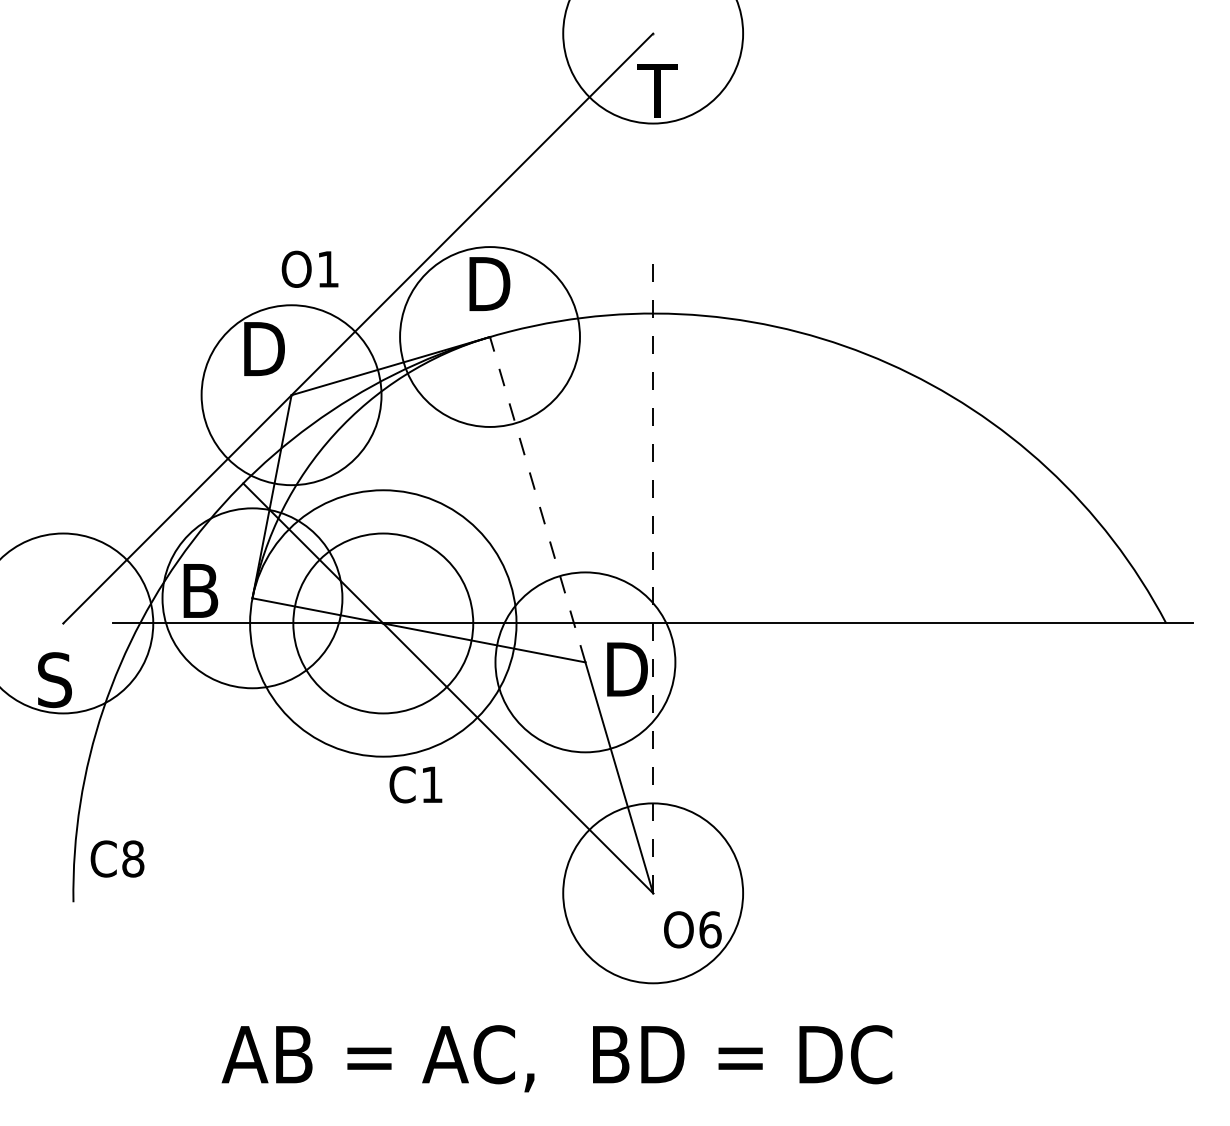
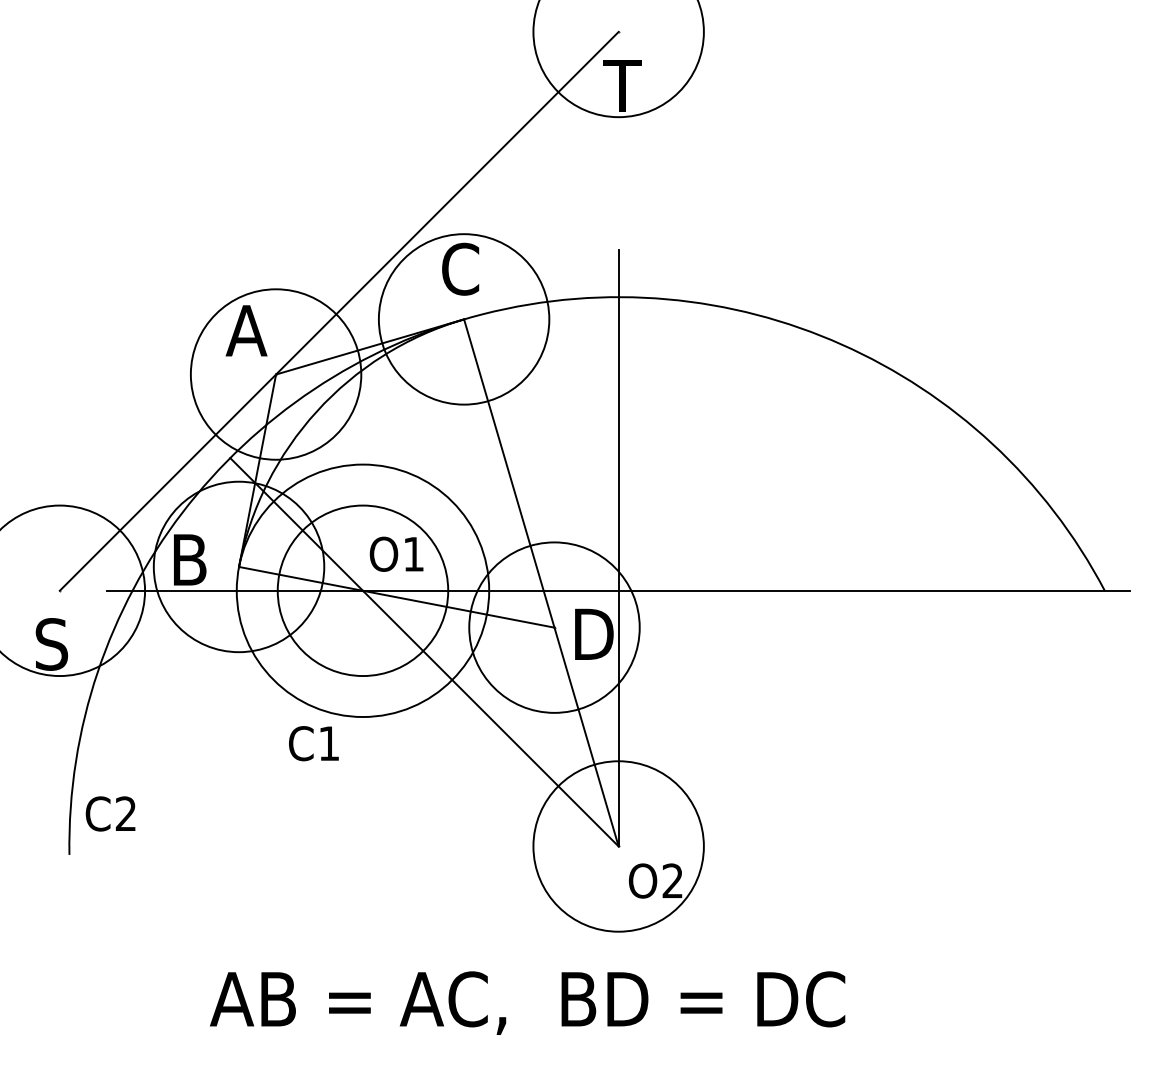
text: (309, 268) -> (396, 553), moved
text: (488, 283) -> (462, 268), D -> C
text: (261, 348) -> (247, 330), D -> A
line: (537, 499) -> (509, 473), dashed -> solid
line: (652, 578) -> (618, 548), dashed -> solid
text: (415, 784) -> (313, 743), moved
text: (132, 858) -> (125, 813), C8 -> C2
text: (709, 929) -> (672, 880), O6 -> O2

